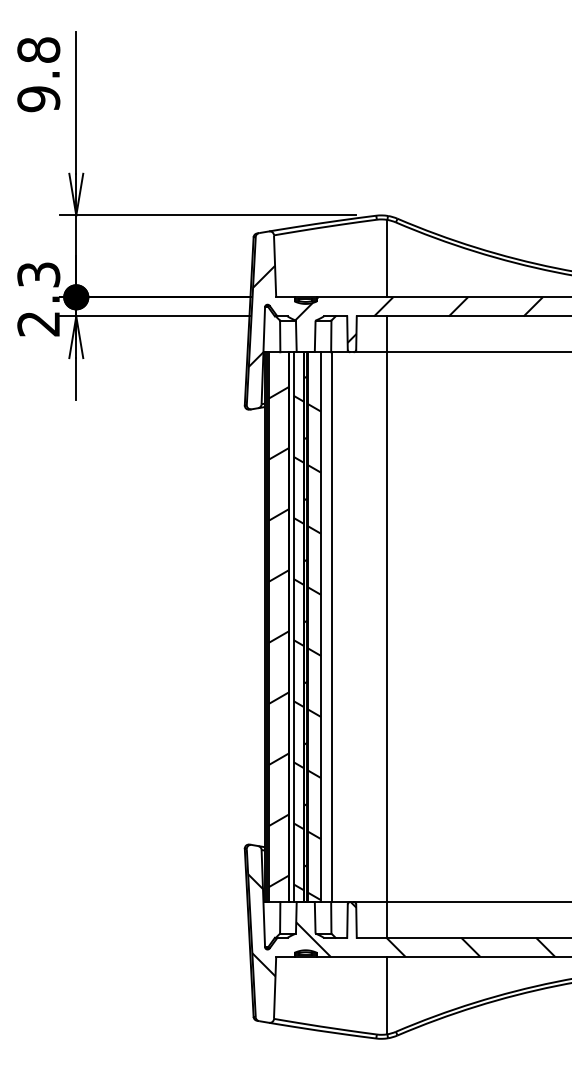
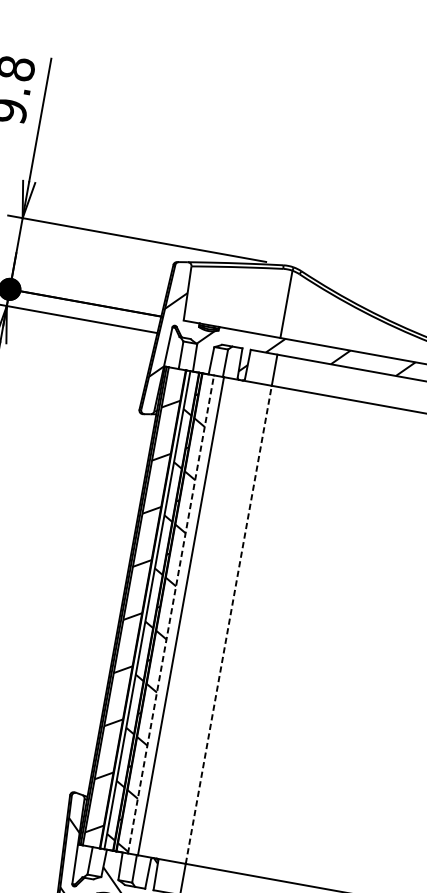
line: (320, 627) -> (170, 614), solid -> dashed
line: (387, 627) -> (228, 625), solid -> dashed

